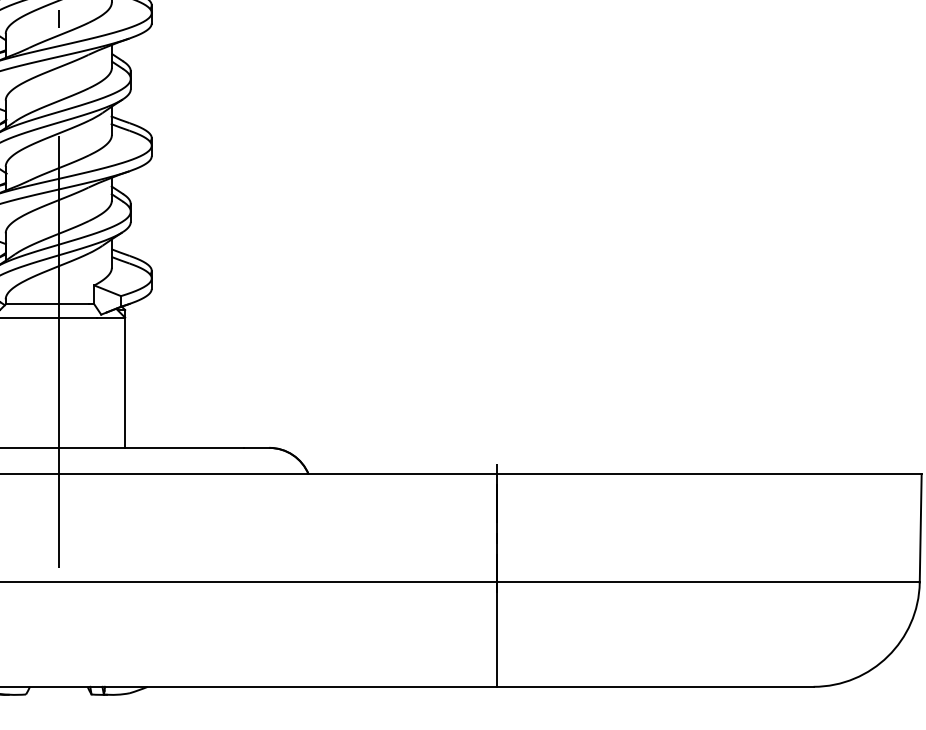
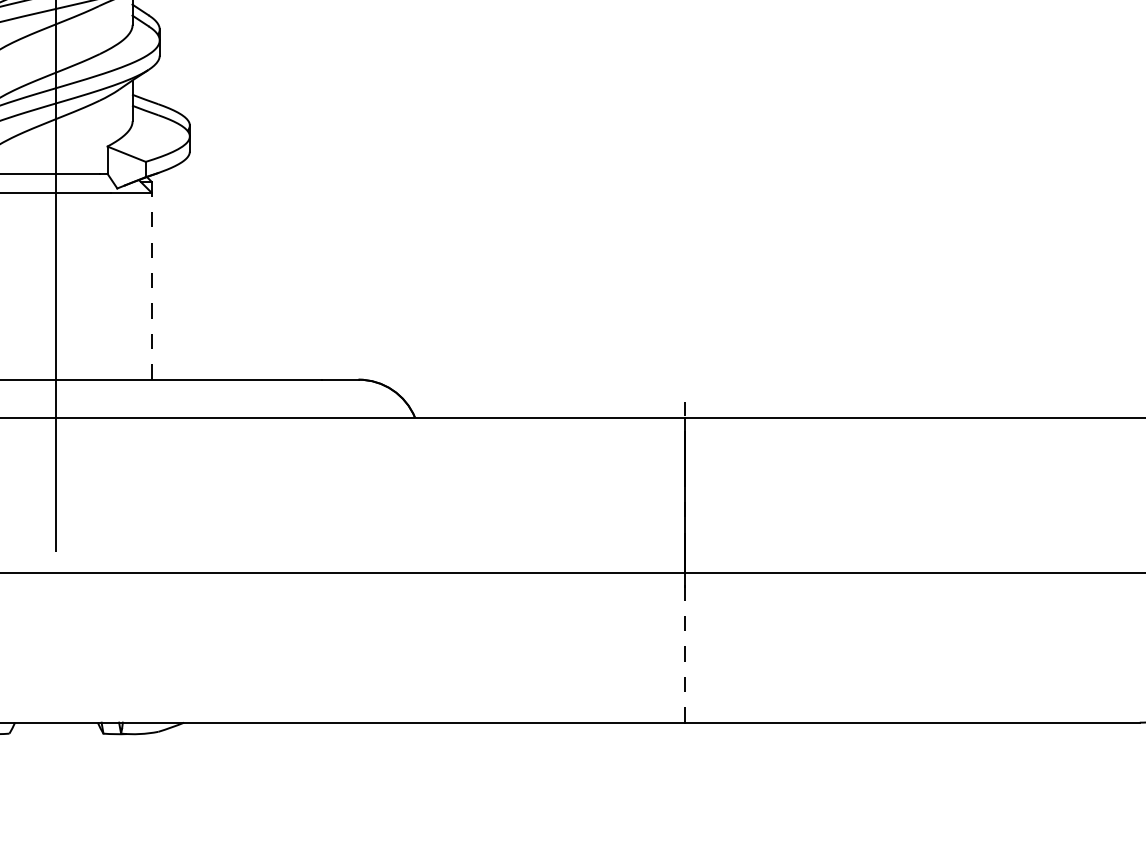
line: (125, 382) -> (152, 285), solid -> dashed
line: (496, 634) -> (684, 647), solid -> dashed

